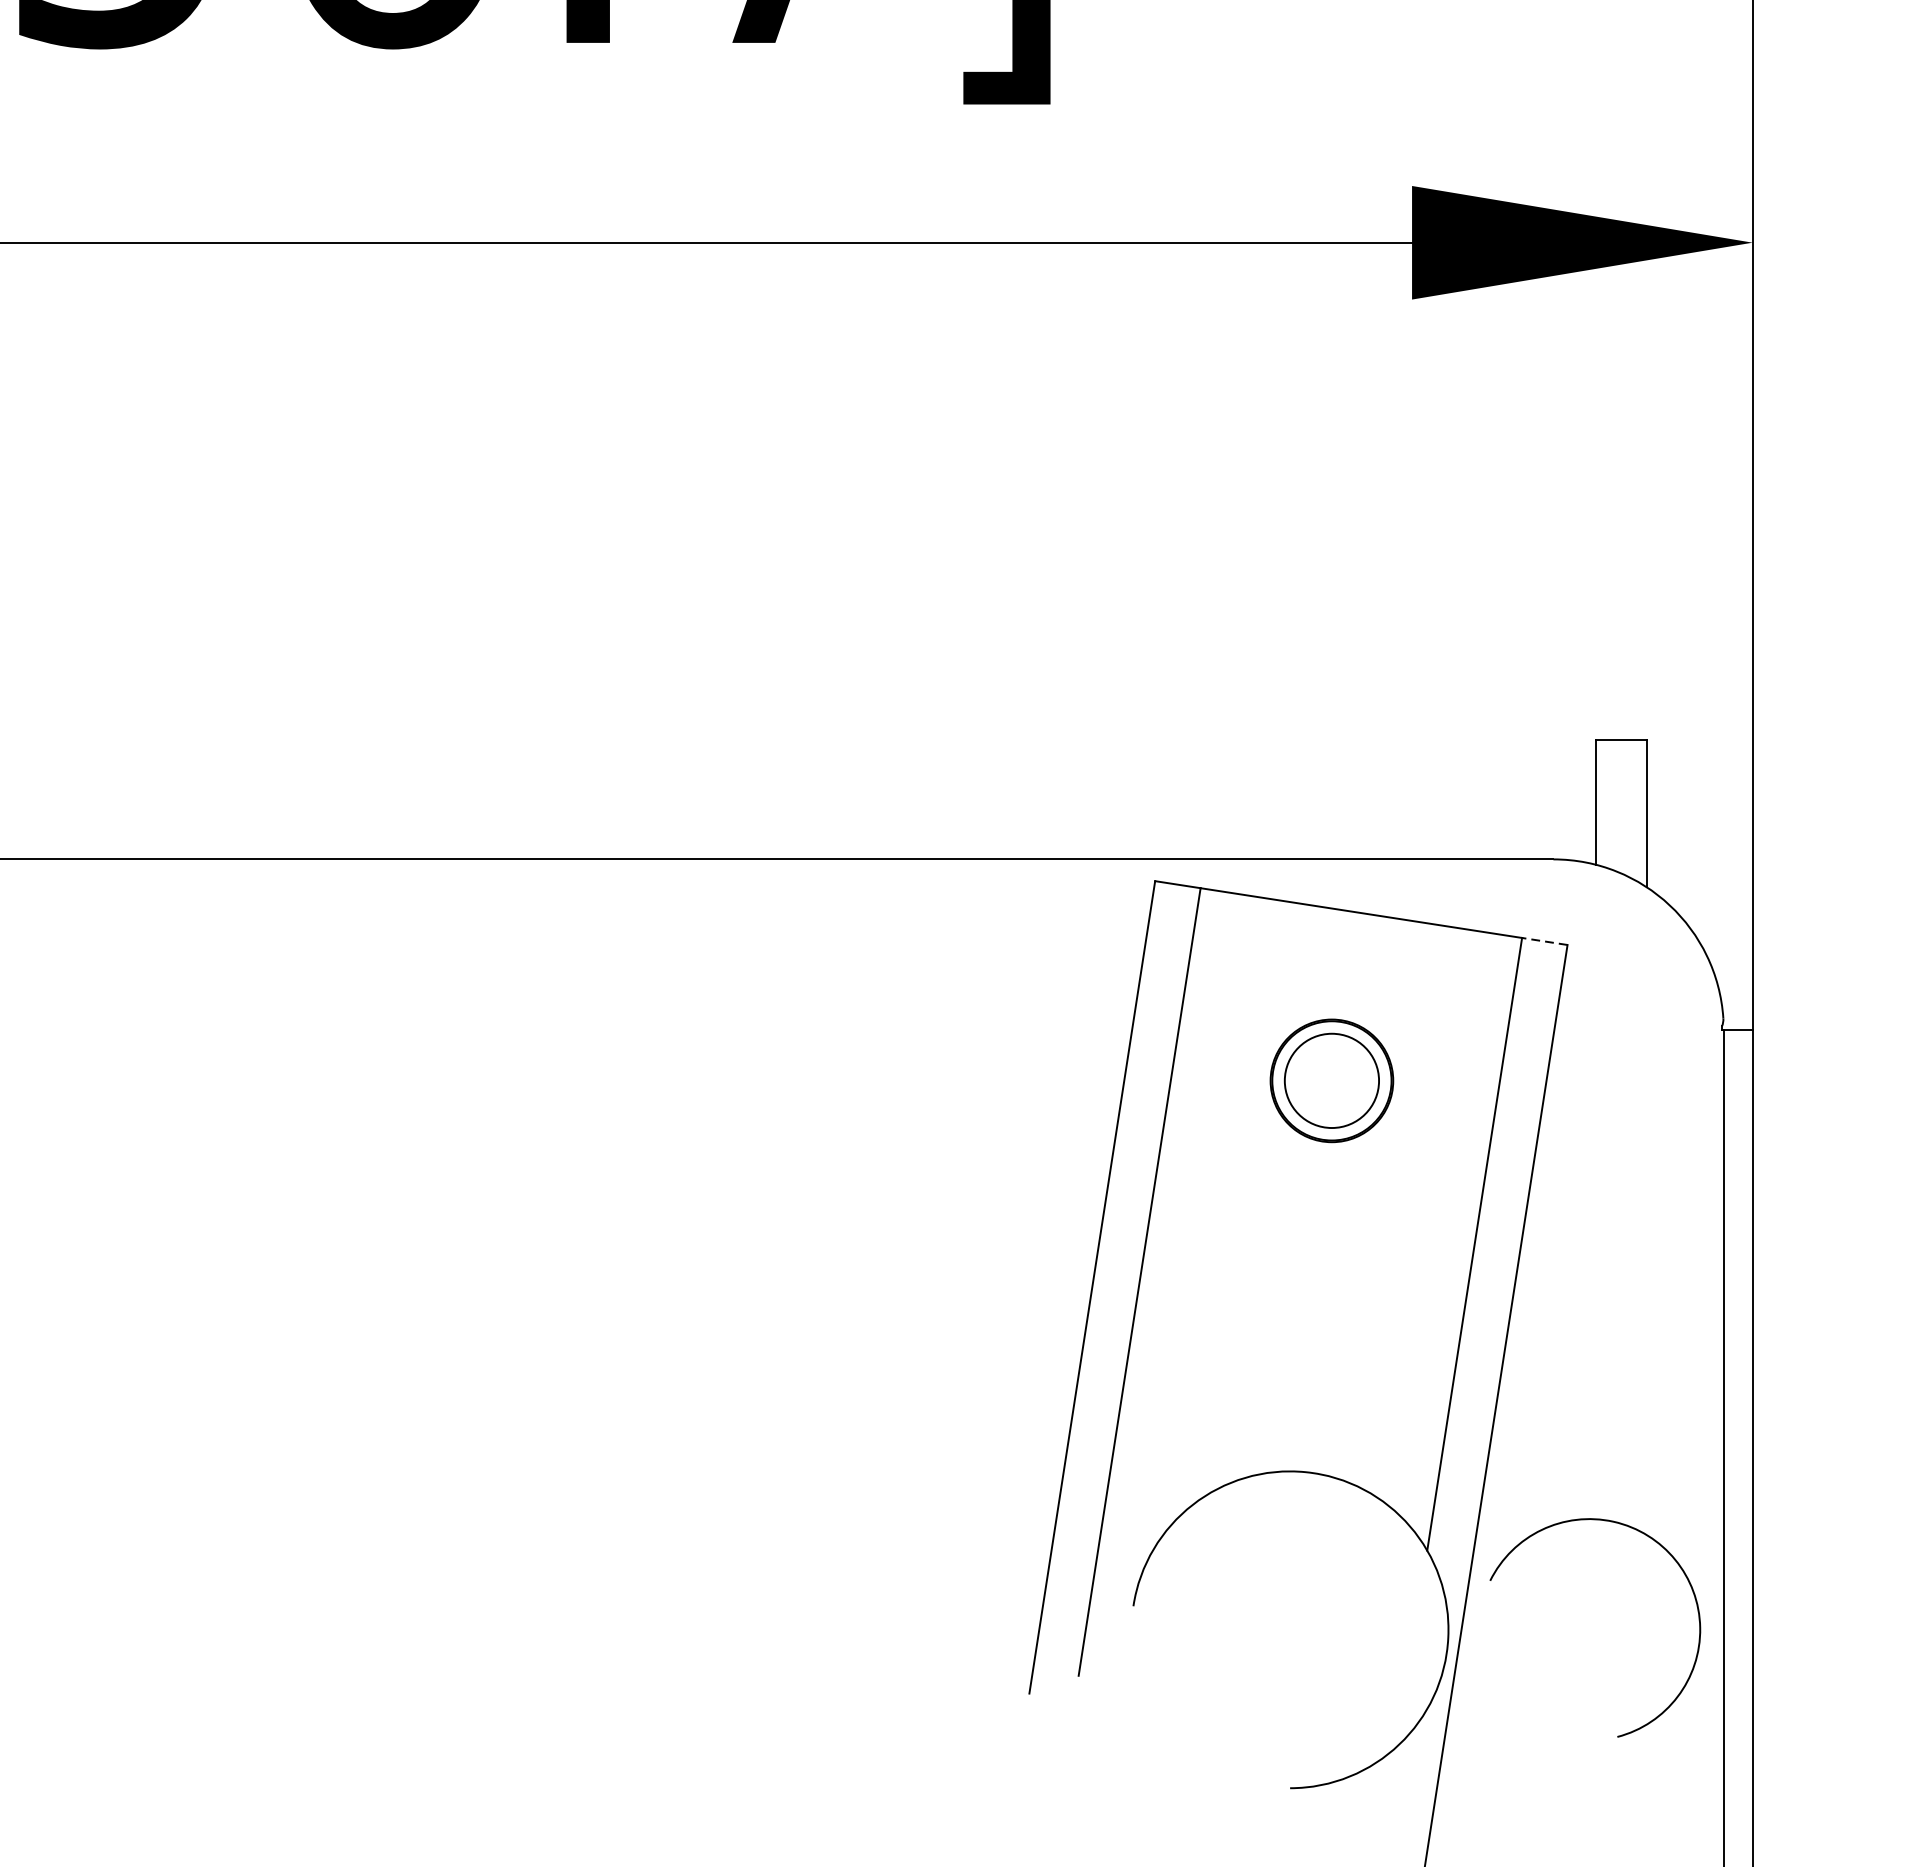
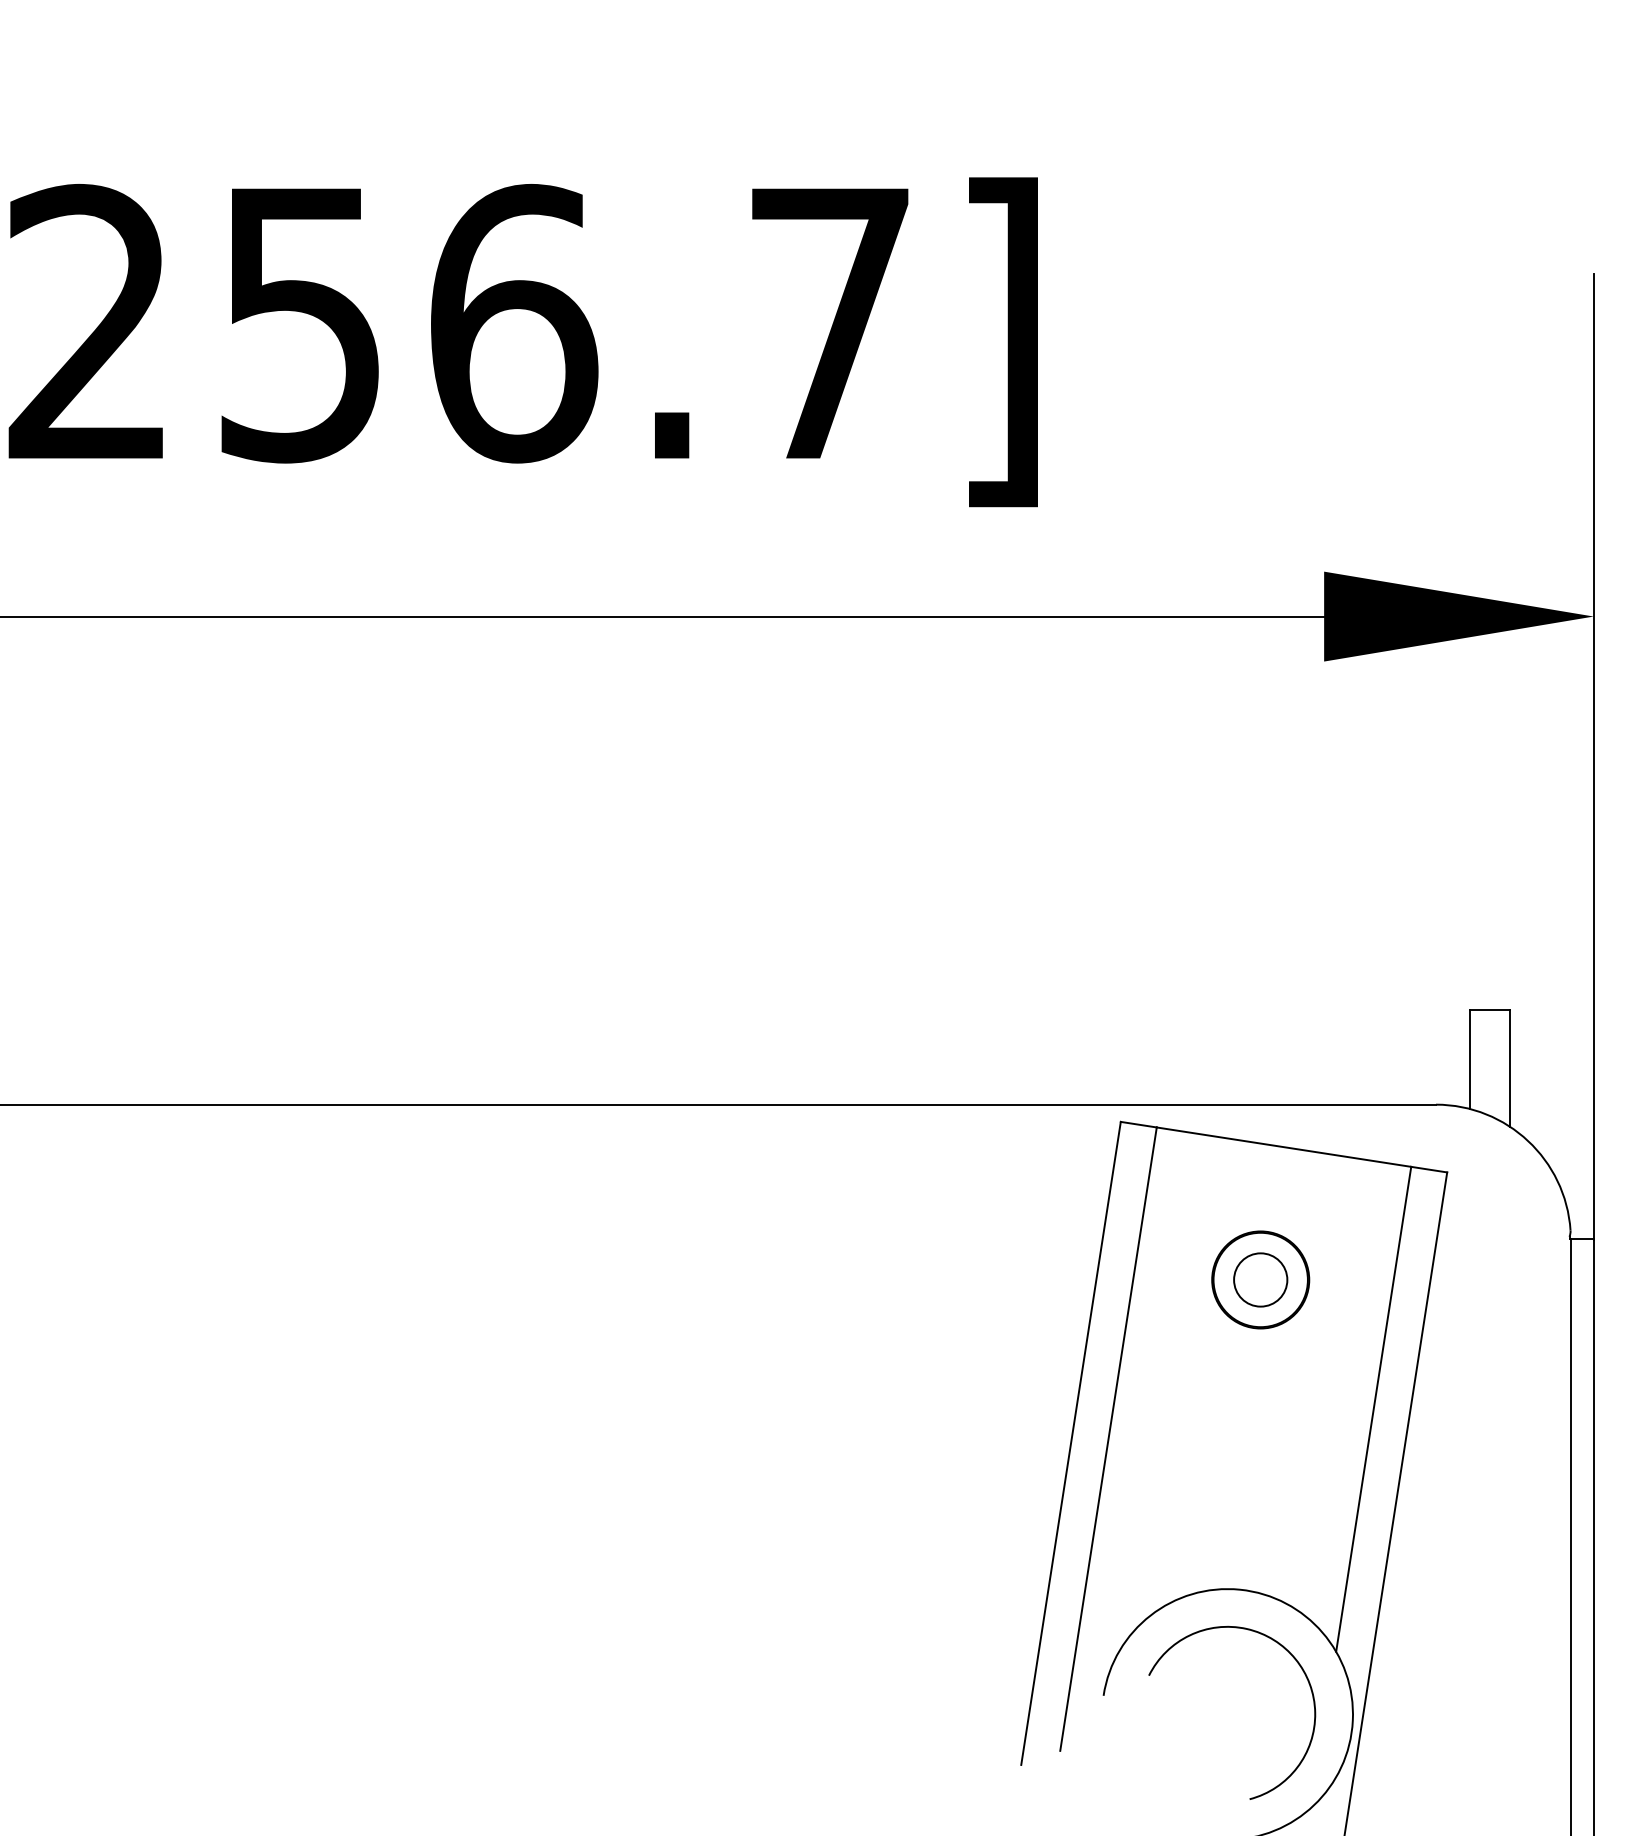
line: (1543, 941) -> (1428, 1169), dashed -> solid
circle: (1331, 1080) -> (1260, 1279), size x0.71
arc: (1691, 1591) -> (1308, 1684), moved

